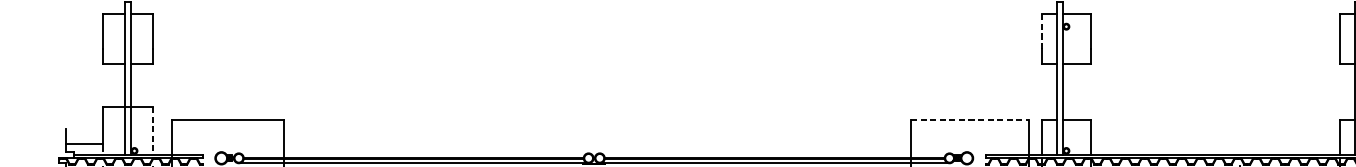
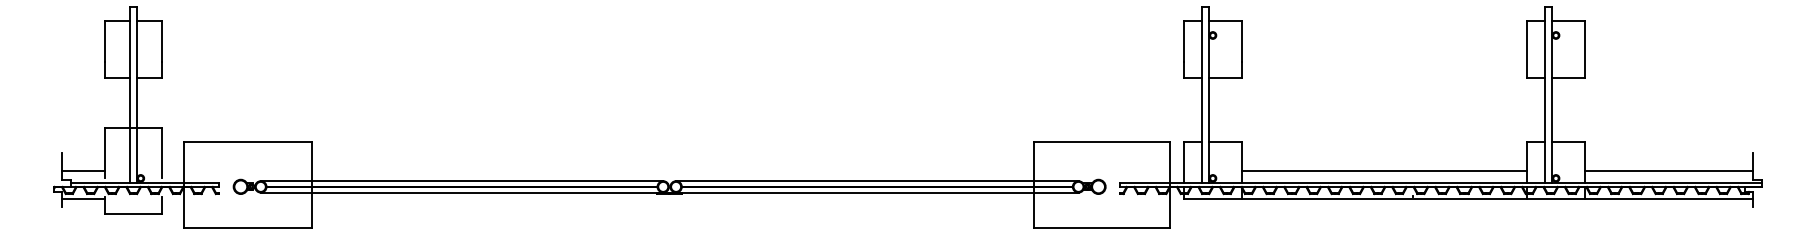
line: (1041, 31) -> (1184, 41), dashed -> solid
line: (970, 119) -> (1102, 142), dashed -> solid
line: (153, 129) -> (162, 153), dashed -> solid
line: (1215, 144) -> (1384, 170), added
line: (413, 153) -> (461, 181), added
line: (774, 153) -> (877, 181), added

